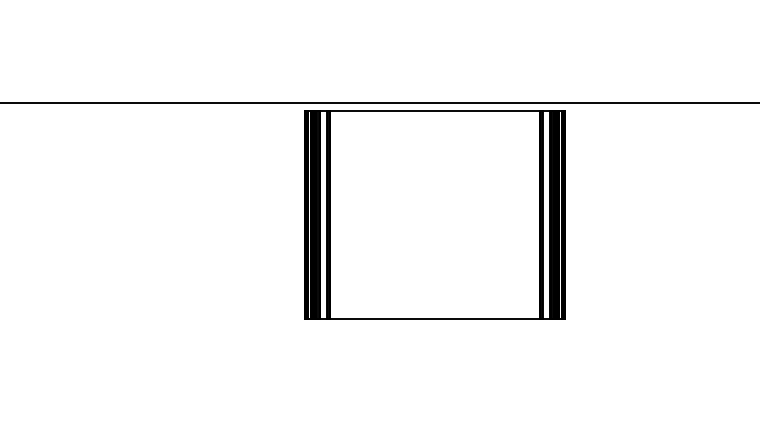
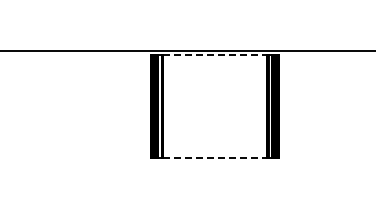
line: (435, 111) -> (215, 55), solid -> dashed
line: (435, 318) -> (215, 157), solid -> dashed

